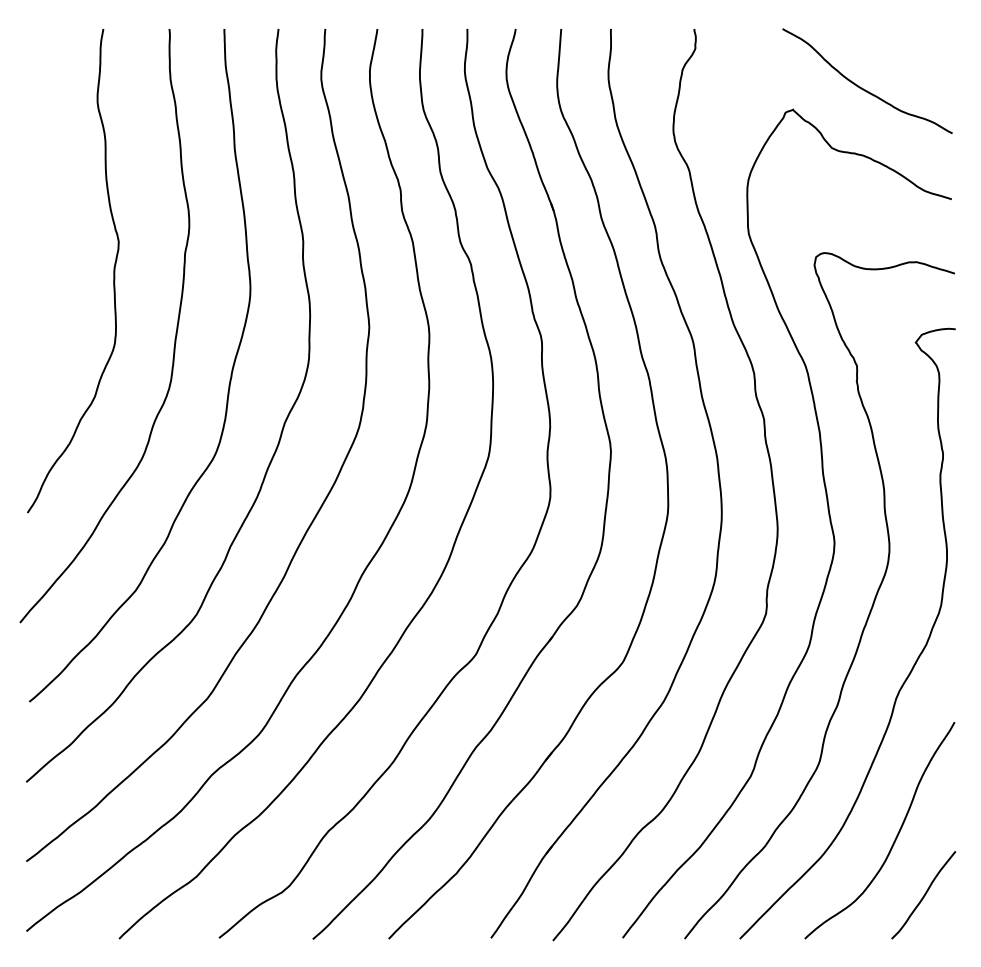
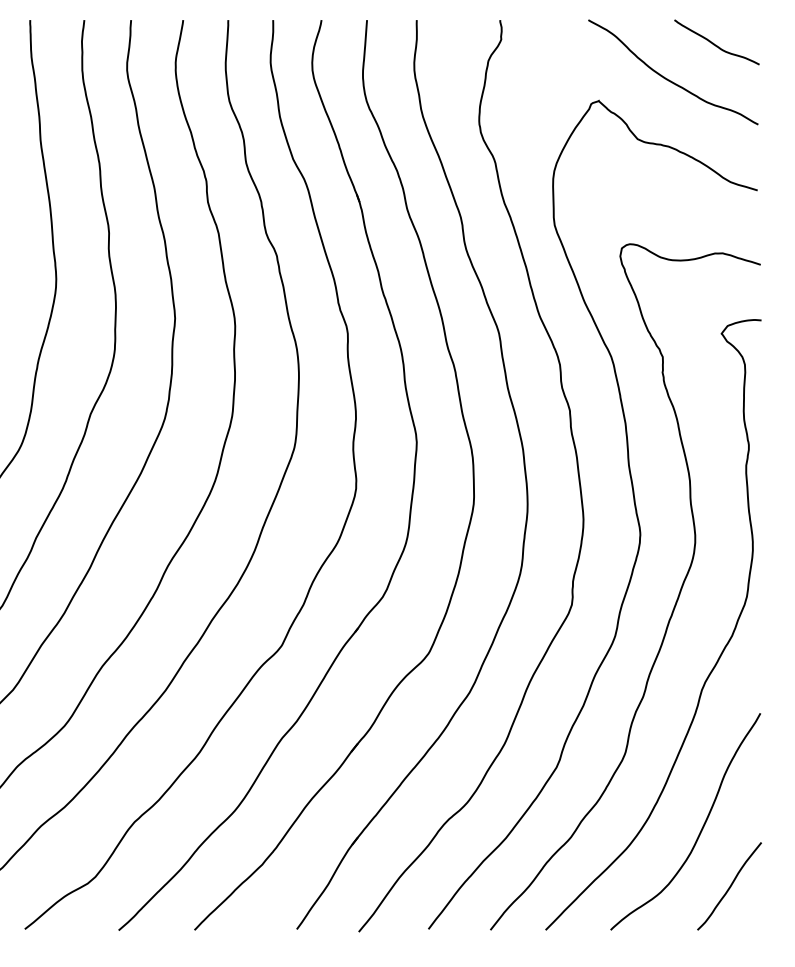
curve: (910, 53) -> (716, 44), added

